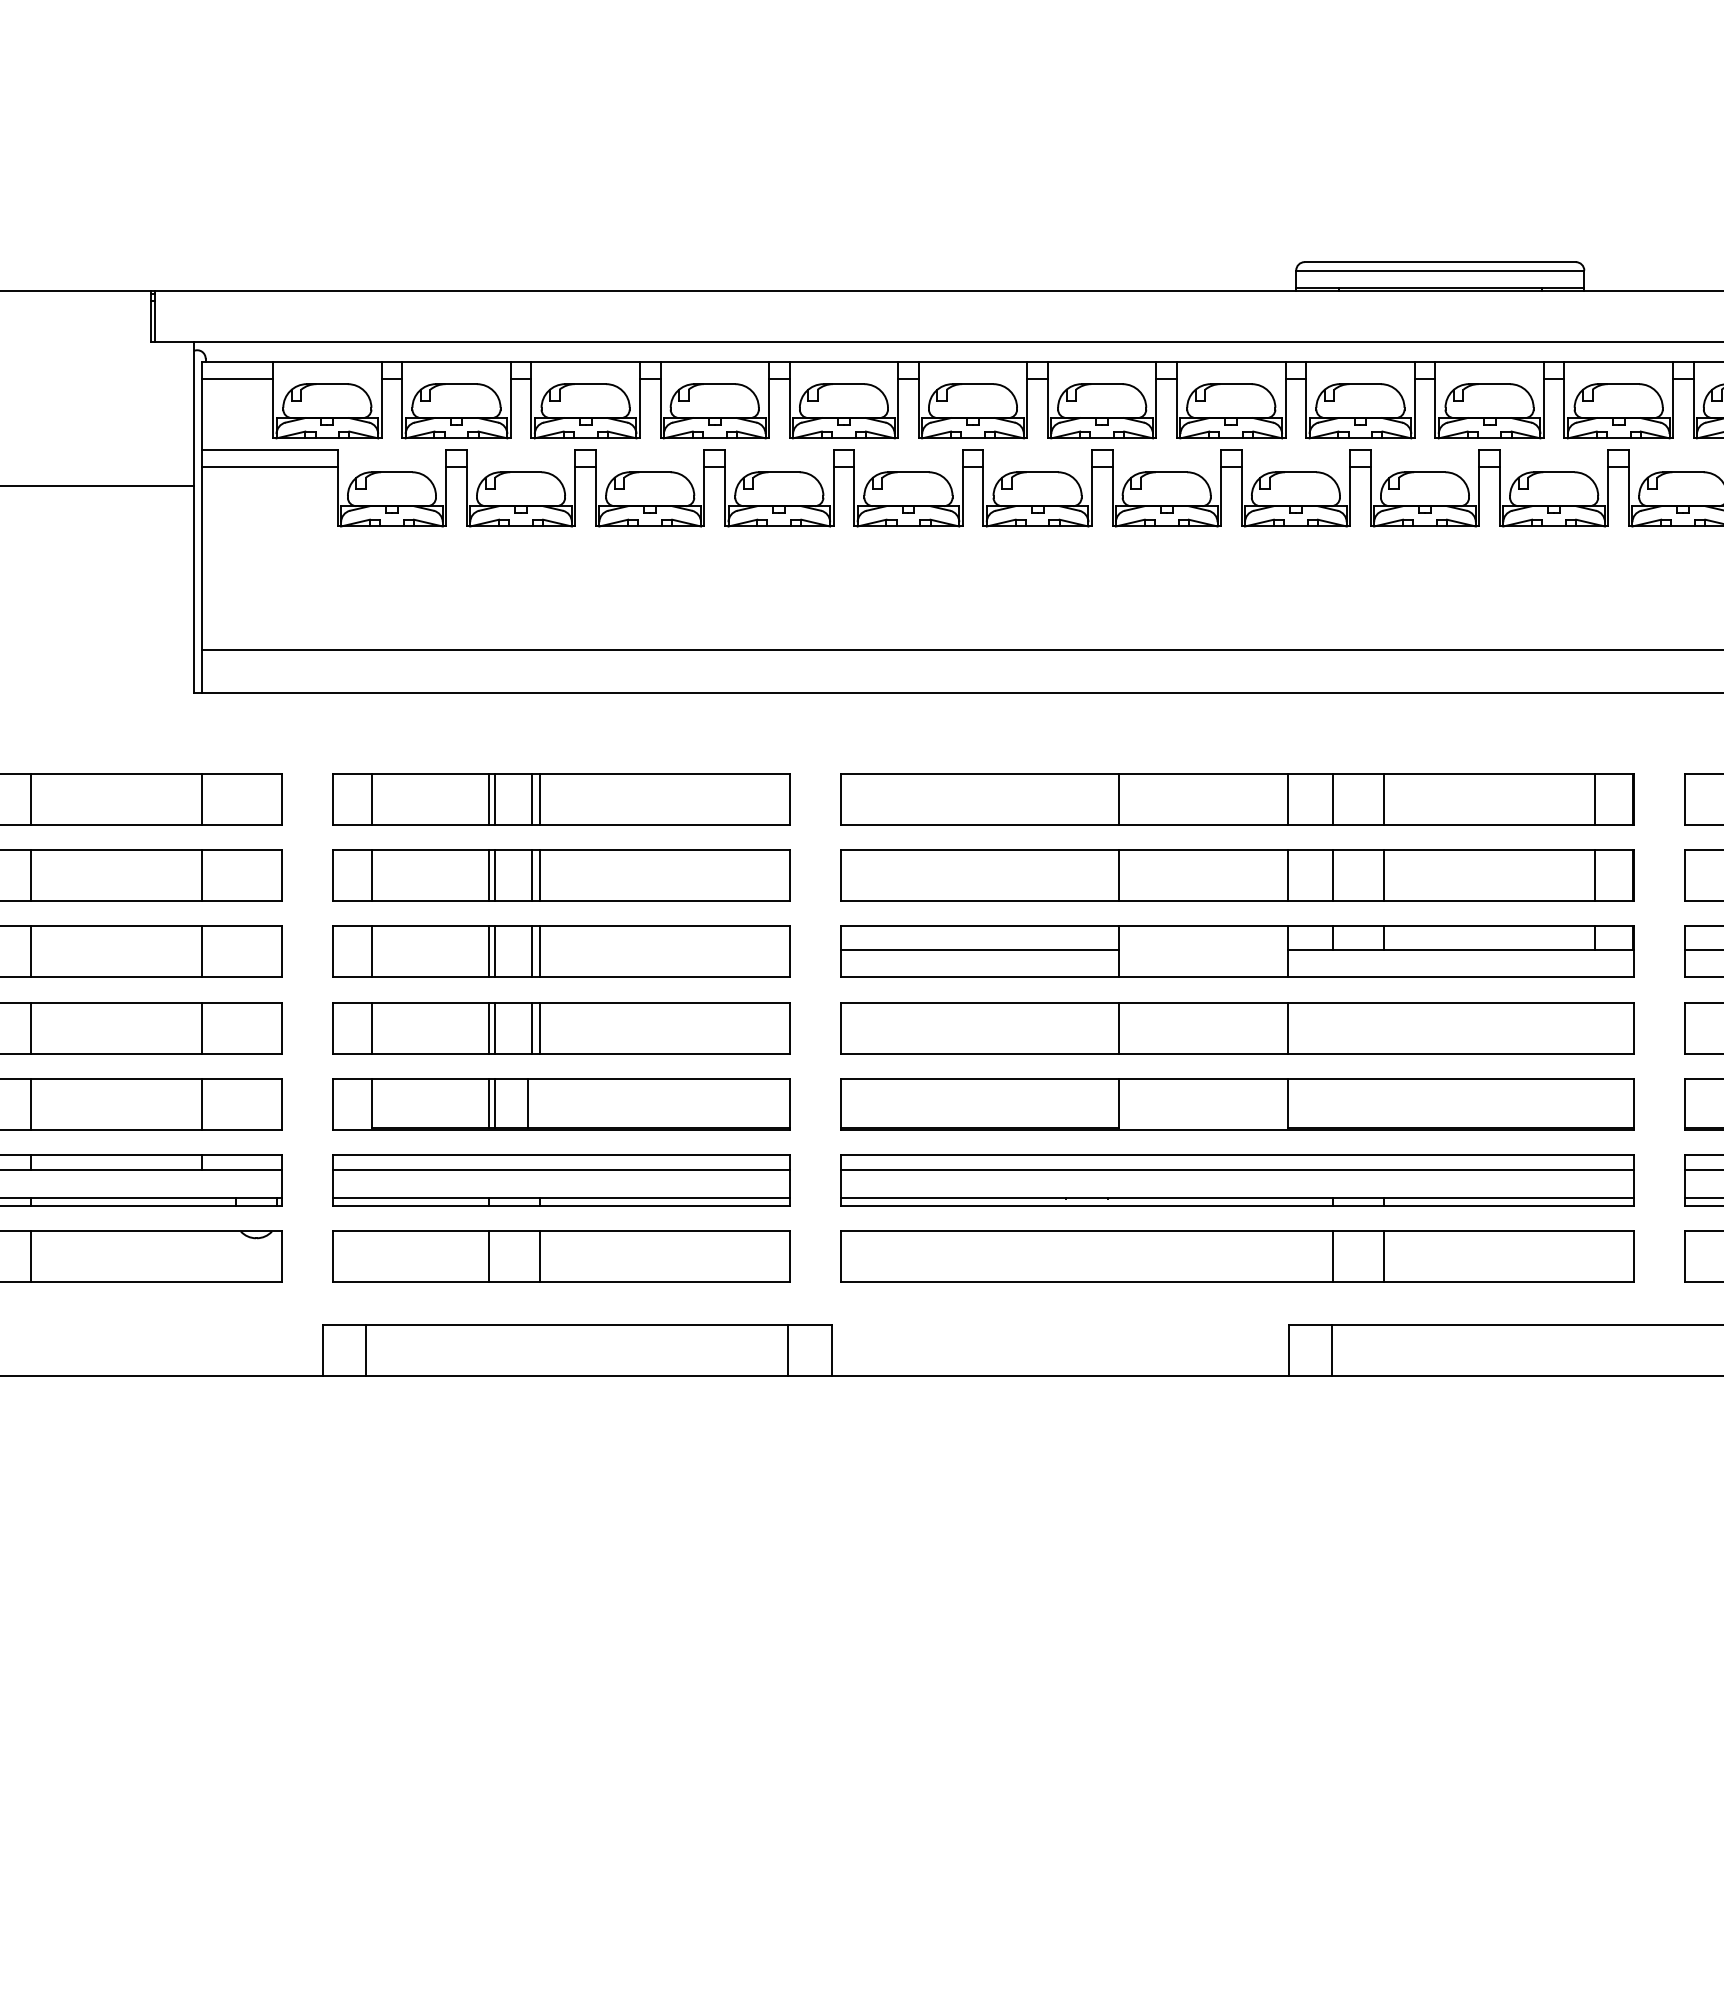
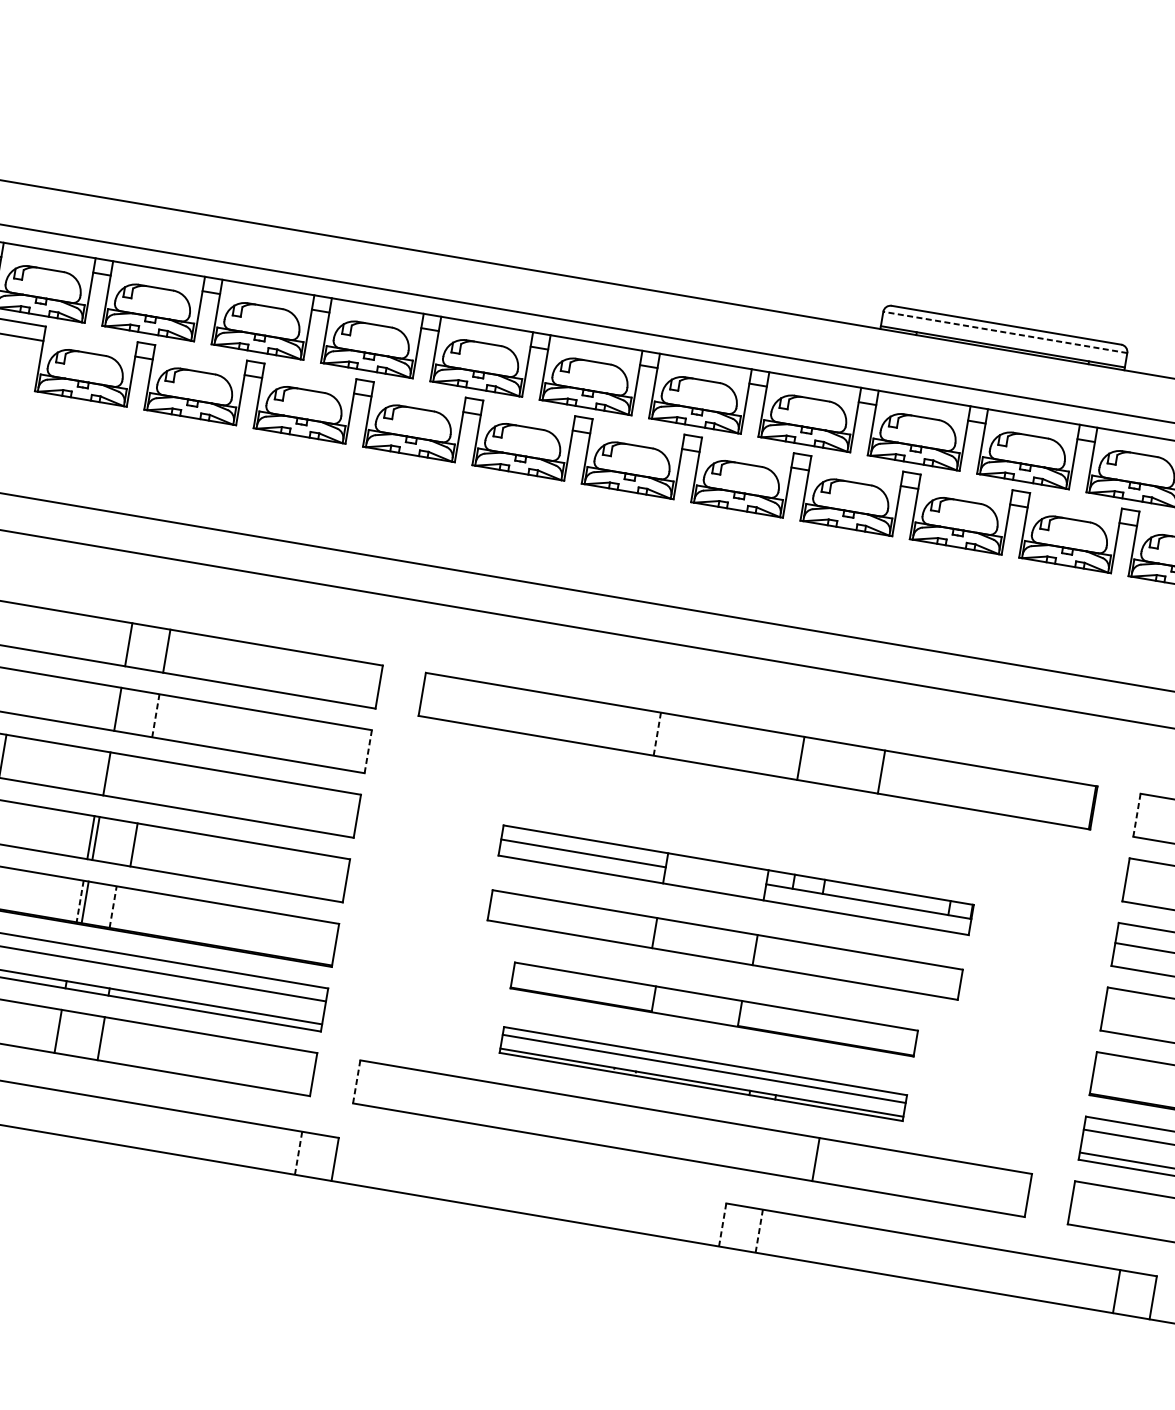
line: (1439, 270) -> (1004, 332), solid -> dashed
line: (371, 798) -> (24, 626), removed
line: (488, 798) -> (123, 643), removed
line: (531, 798) -> (160, 649), removed
line: (1118, 798) -> (657, 733), solid -> dashed
line: (1332, 798) -> (838, 764), removed
line: (1595, 798) -> (1061, 801), removed
line: (1685, 799) -> (1137, 815), solid -> dashed
line: (371, 875) -> (13, 691), removed
line: (488, 875) -> (112, 708), removed
line: (531, 875) -> (149, 714), removed
line: (539, 875) -> (155, 715), solid -> dashed
line: (790, 875) -> (368, 751), solid -> dashed
part: (1237, 875) -> (746, 815), removed
line: (488, 951) -> (101, 772), removed
line: (531, 951) -> (138, 778), removed
line: (539, 951) -> (144, 780), removed
part: (1237, 951) -> (736, 880), size x0.7
line: (531, 1027) -> (127, 843), removed
part: (1237, 1028) -> (725, 945), size x0.7
line: (488, 1103) -> (79, 901), solid -> dashed
line: (527, 1103) -> (113, 907), solid -> dashed
part: (1237, 1104) -> (714, 1009), size x0.6
part: (1237, 1180) -> (703, 1073), size x0.6
line: (1332, 1256) -> (772, 1151), removed
line: (841, 1257) -> (356, 1082), solid -> dashed
line: (1332, 1349) -> (759, 1230), solid -> dashed
line: (788, 1350) -> (298, 1153), solid -> dashed
line: (1289, 1350) -> (722, 1225), solid -> dashed

